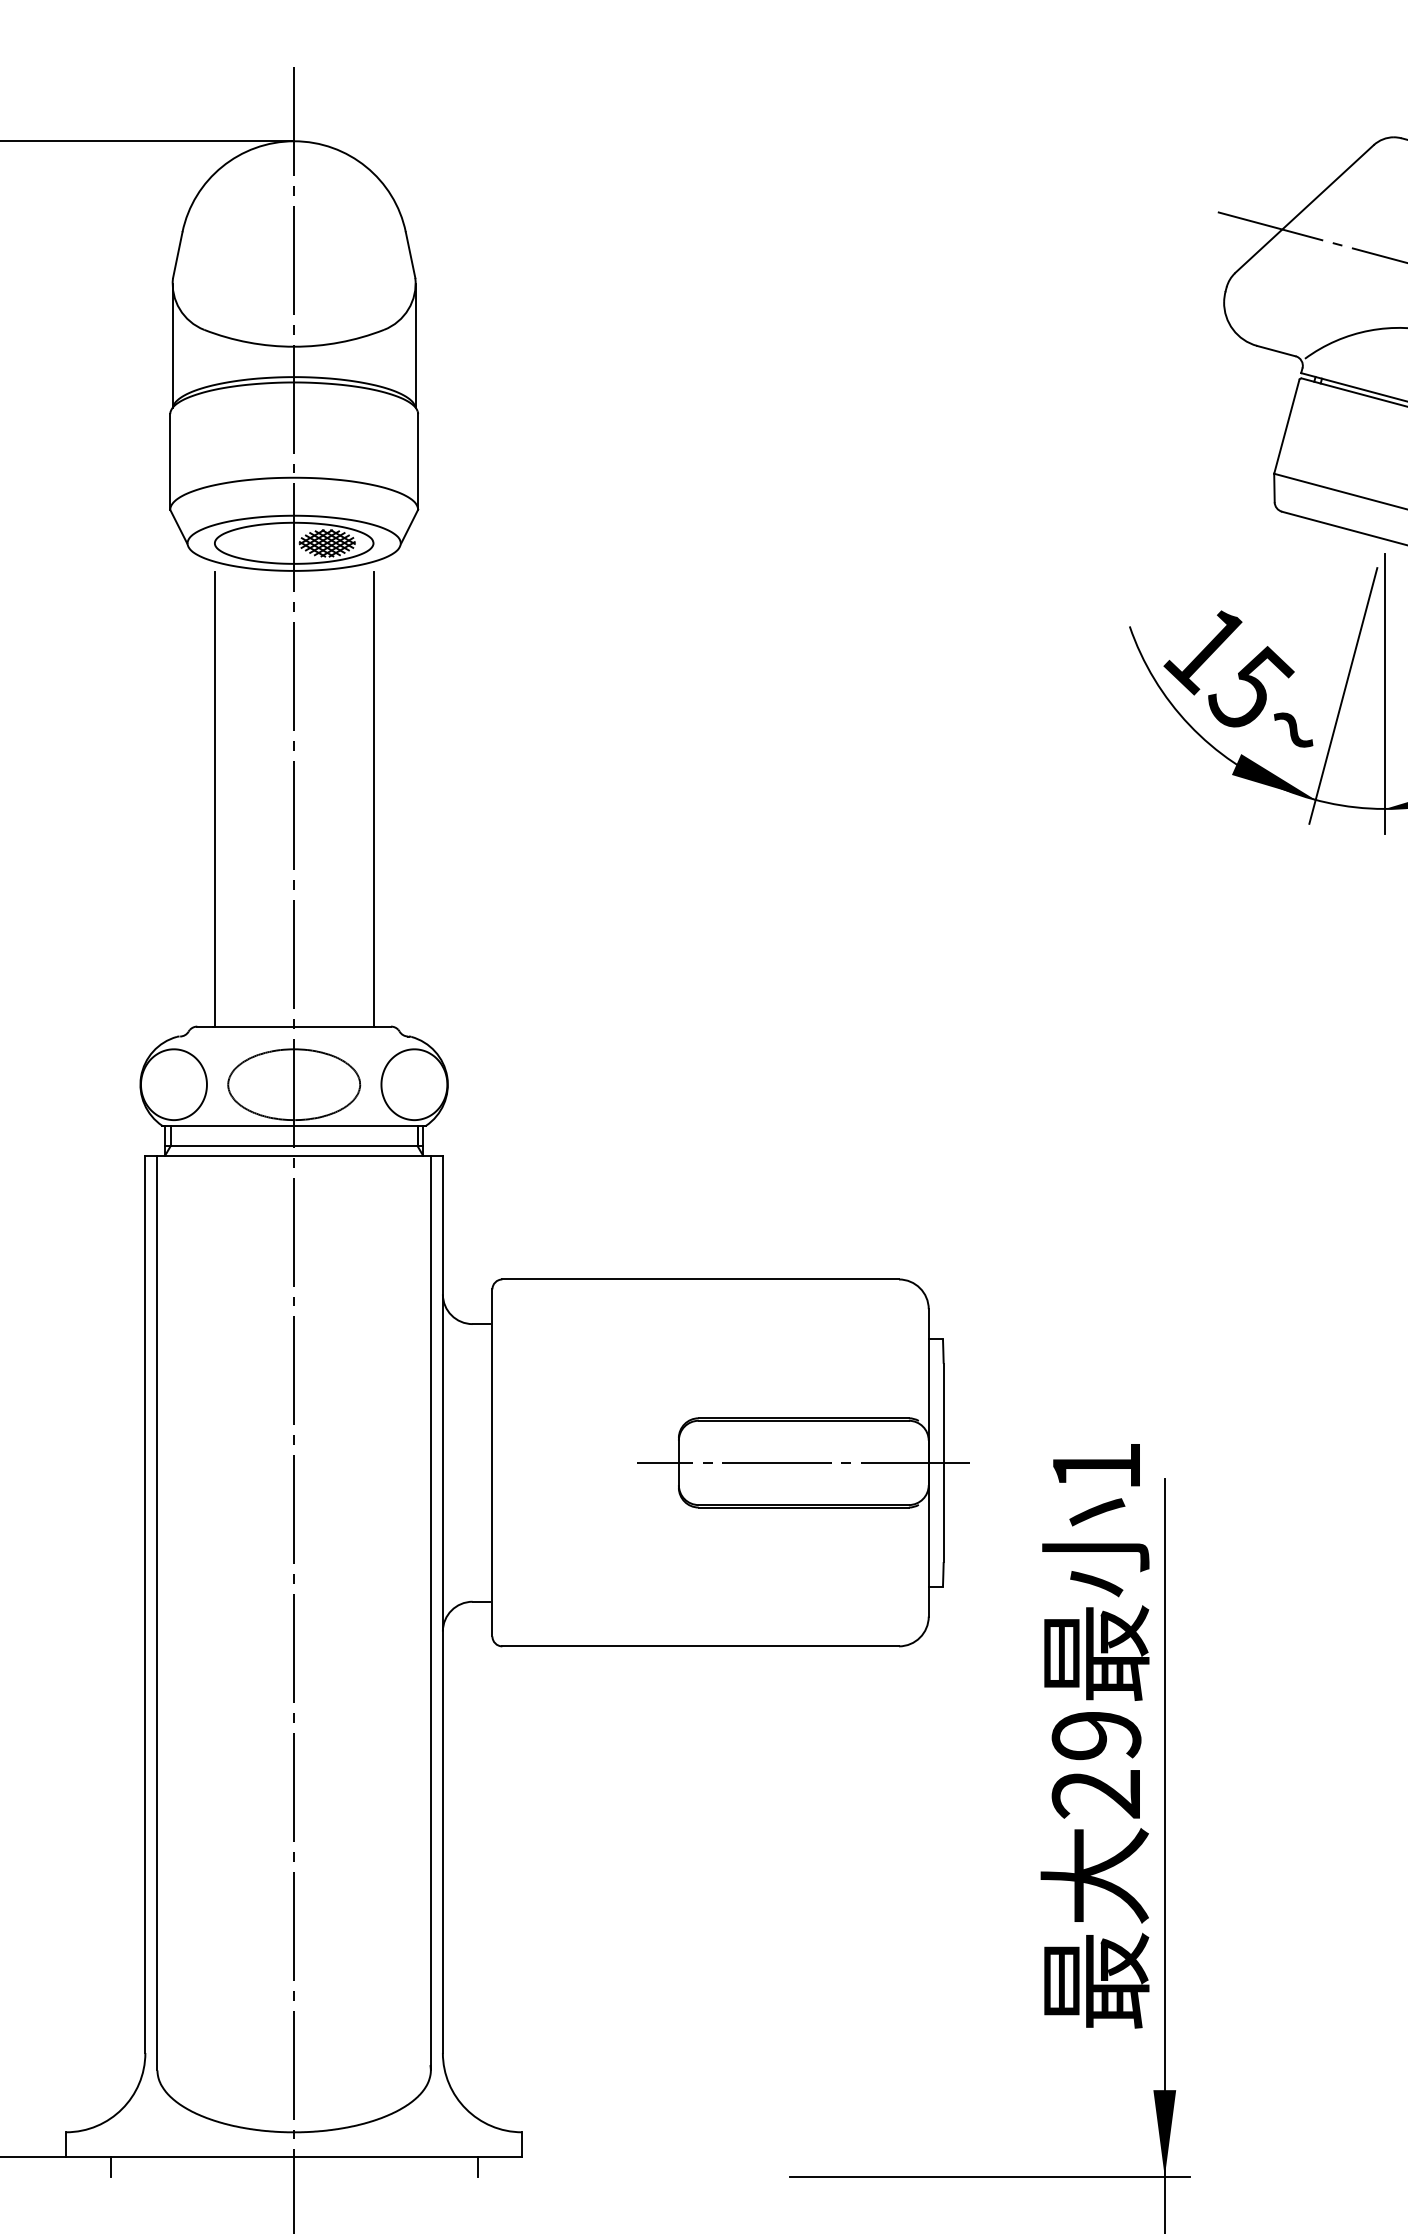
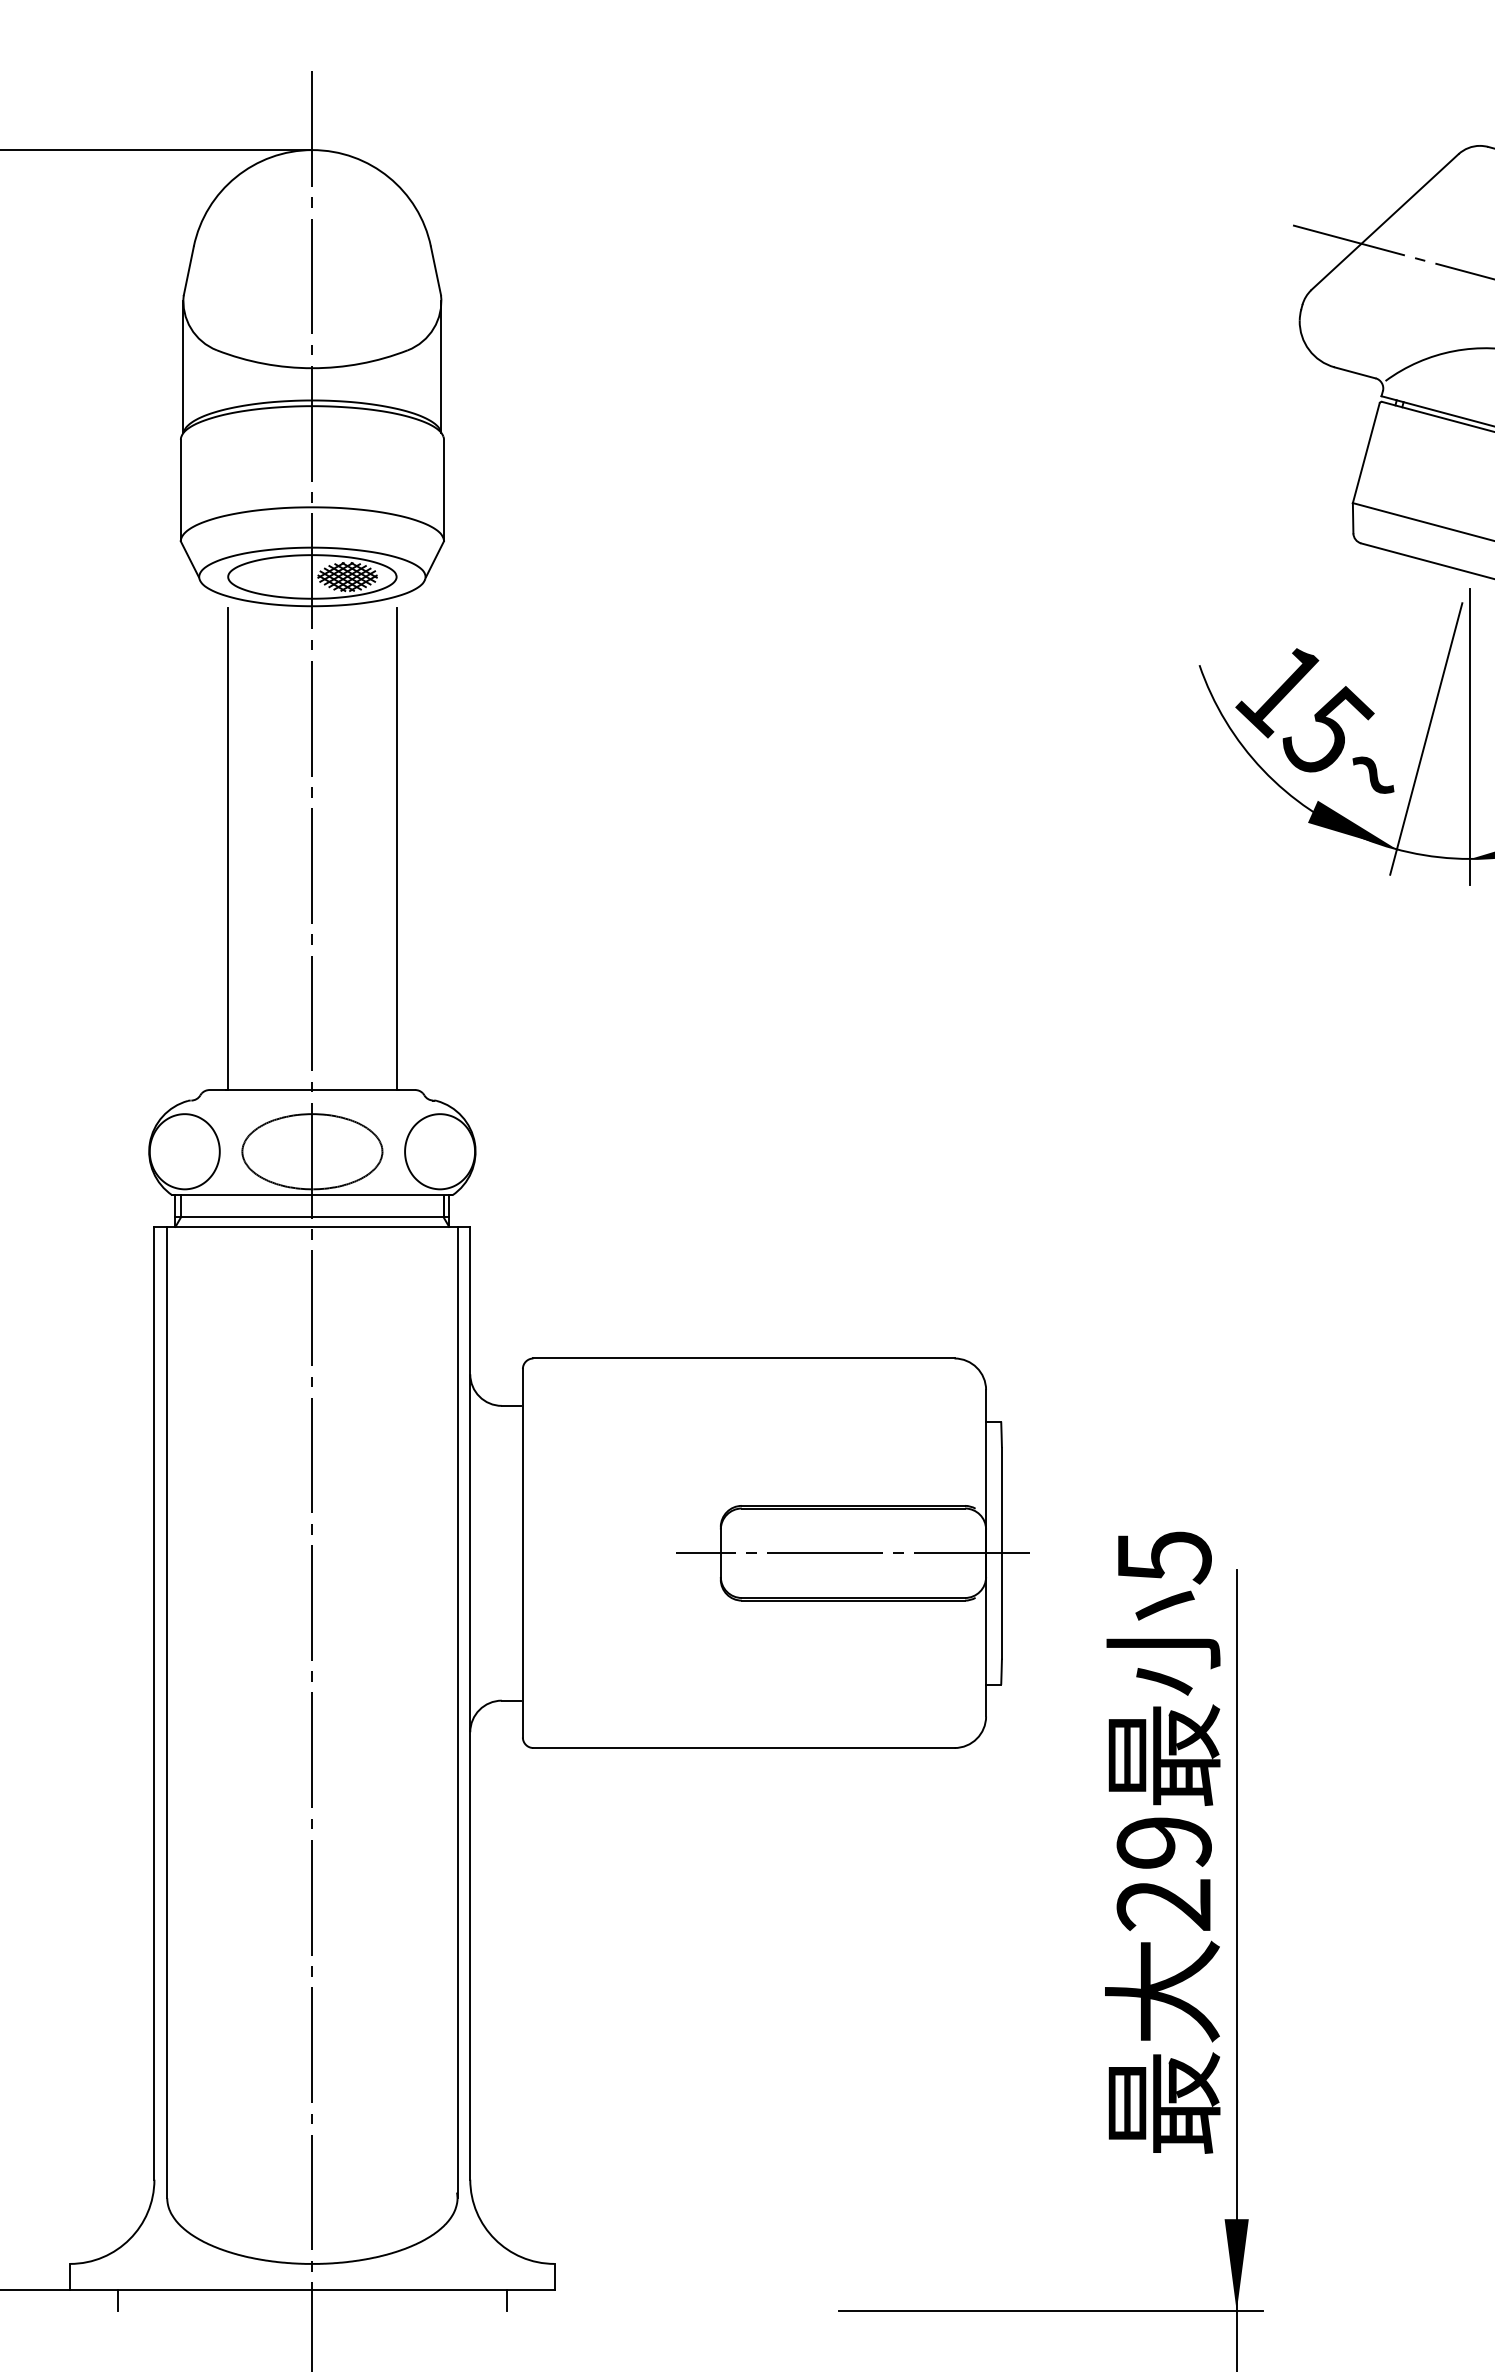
text: (1096, 1466) -> (1164, 1557), 1 -> 5

